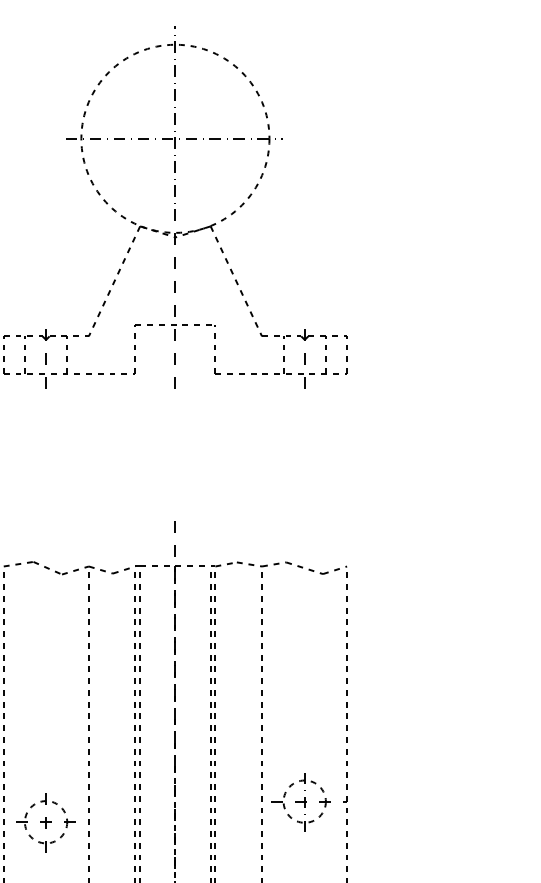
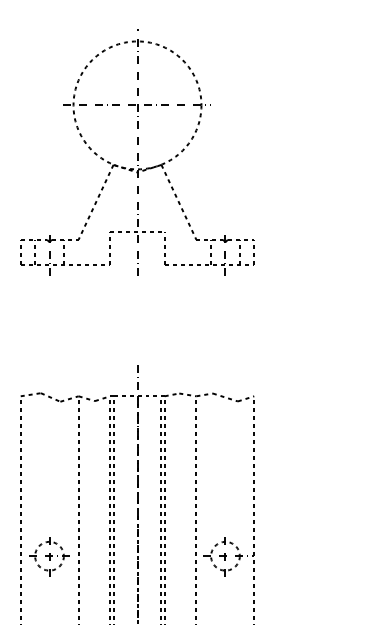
part: (46, 822) -> (49, 556), moved

